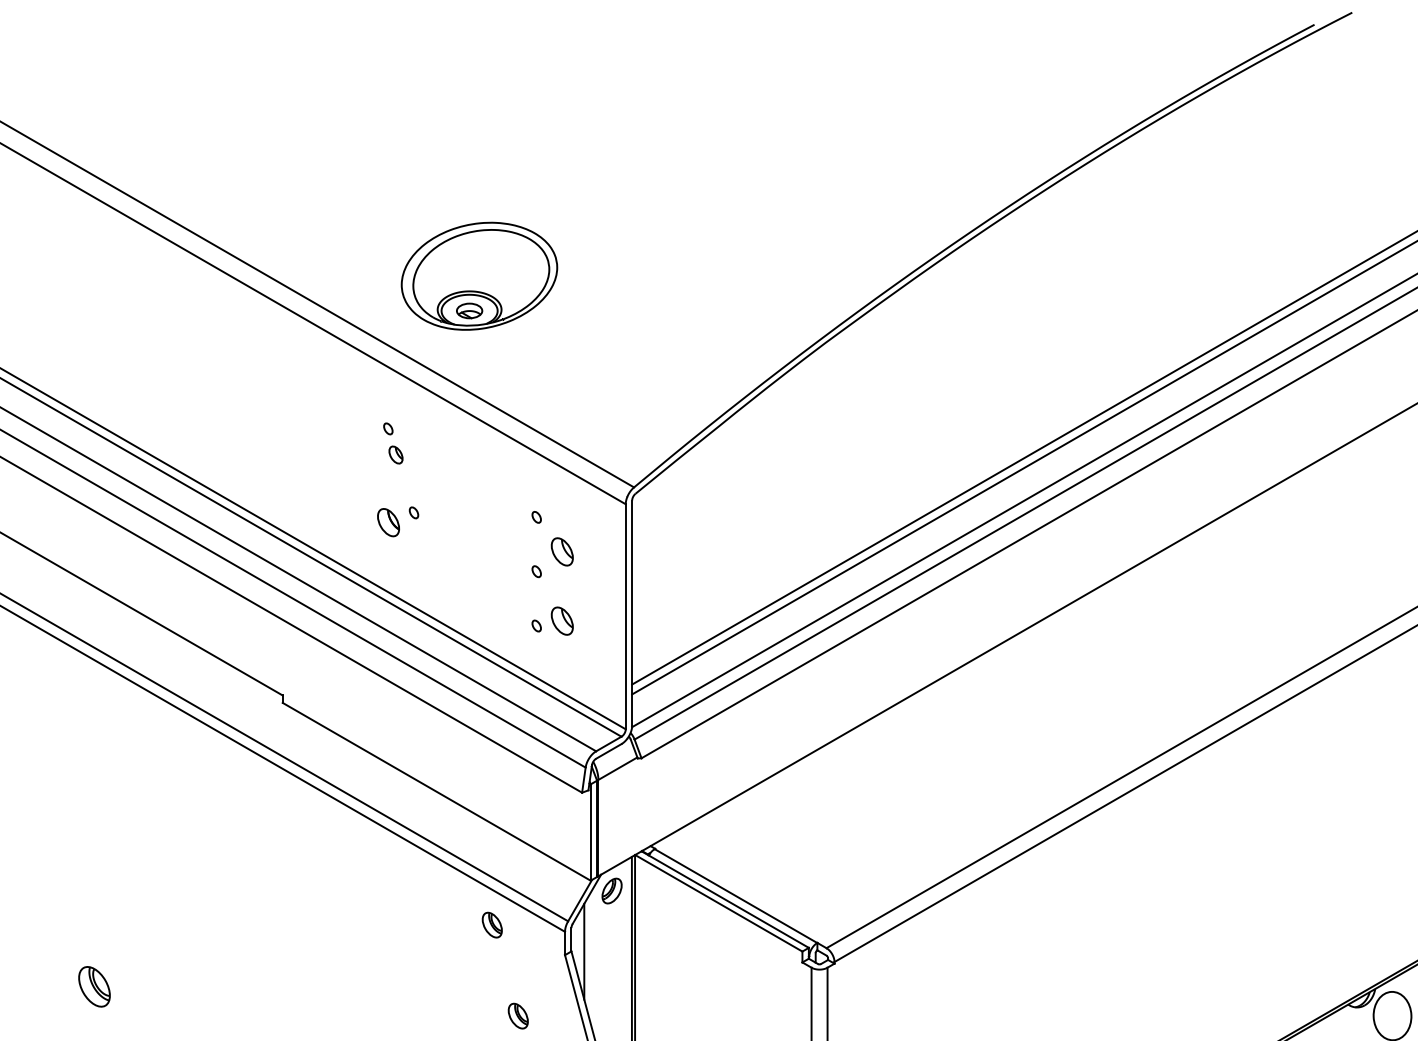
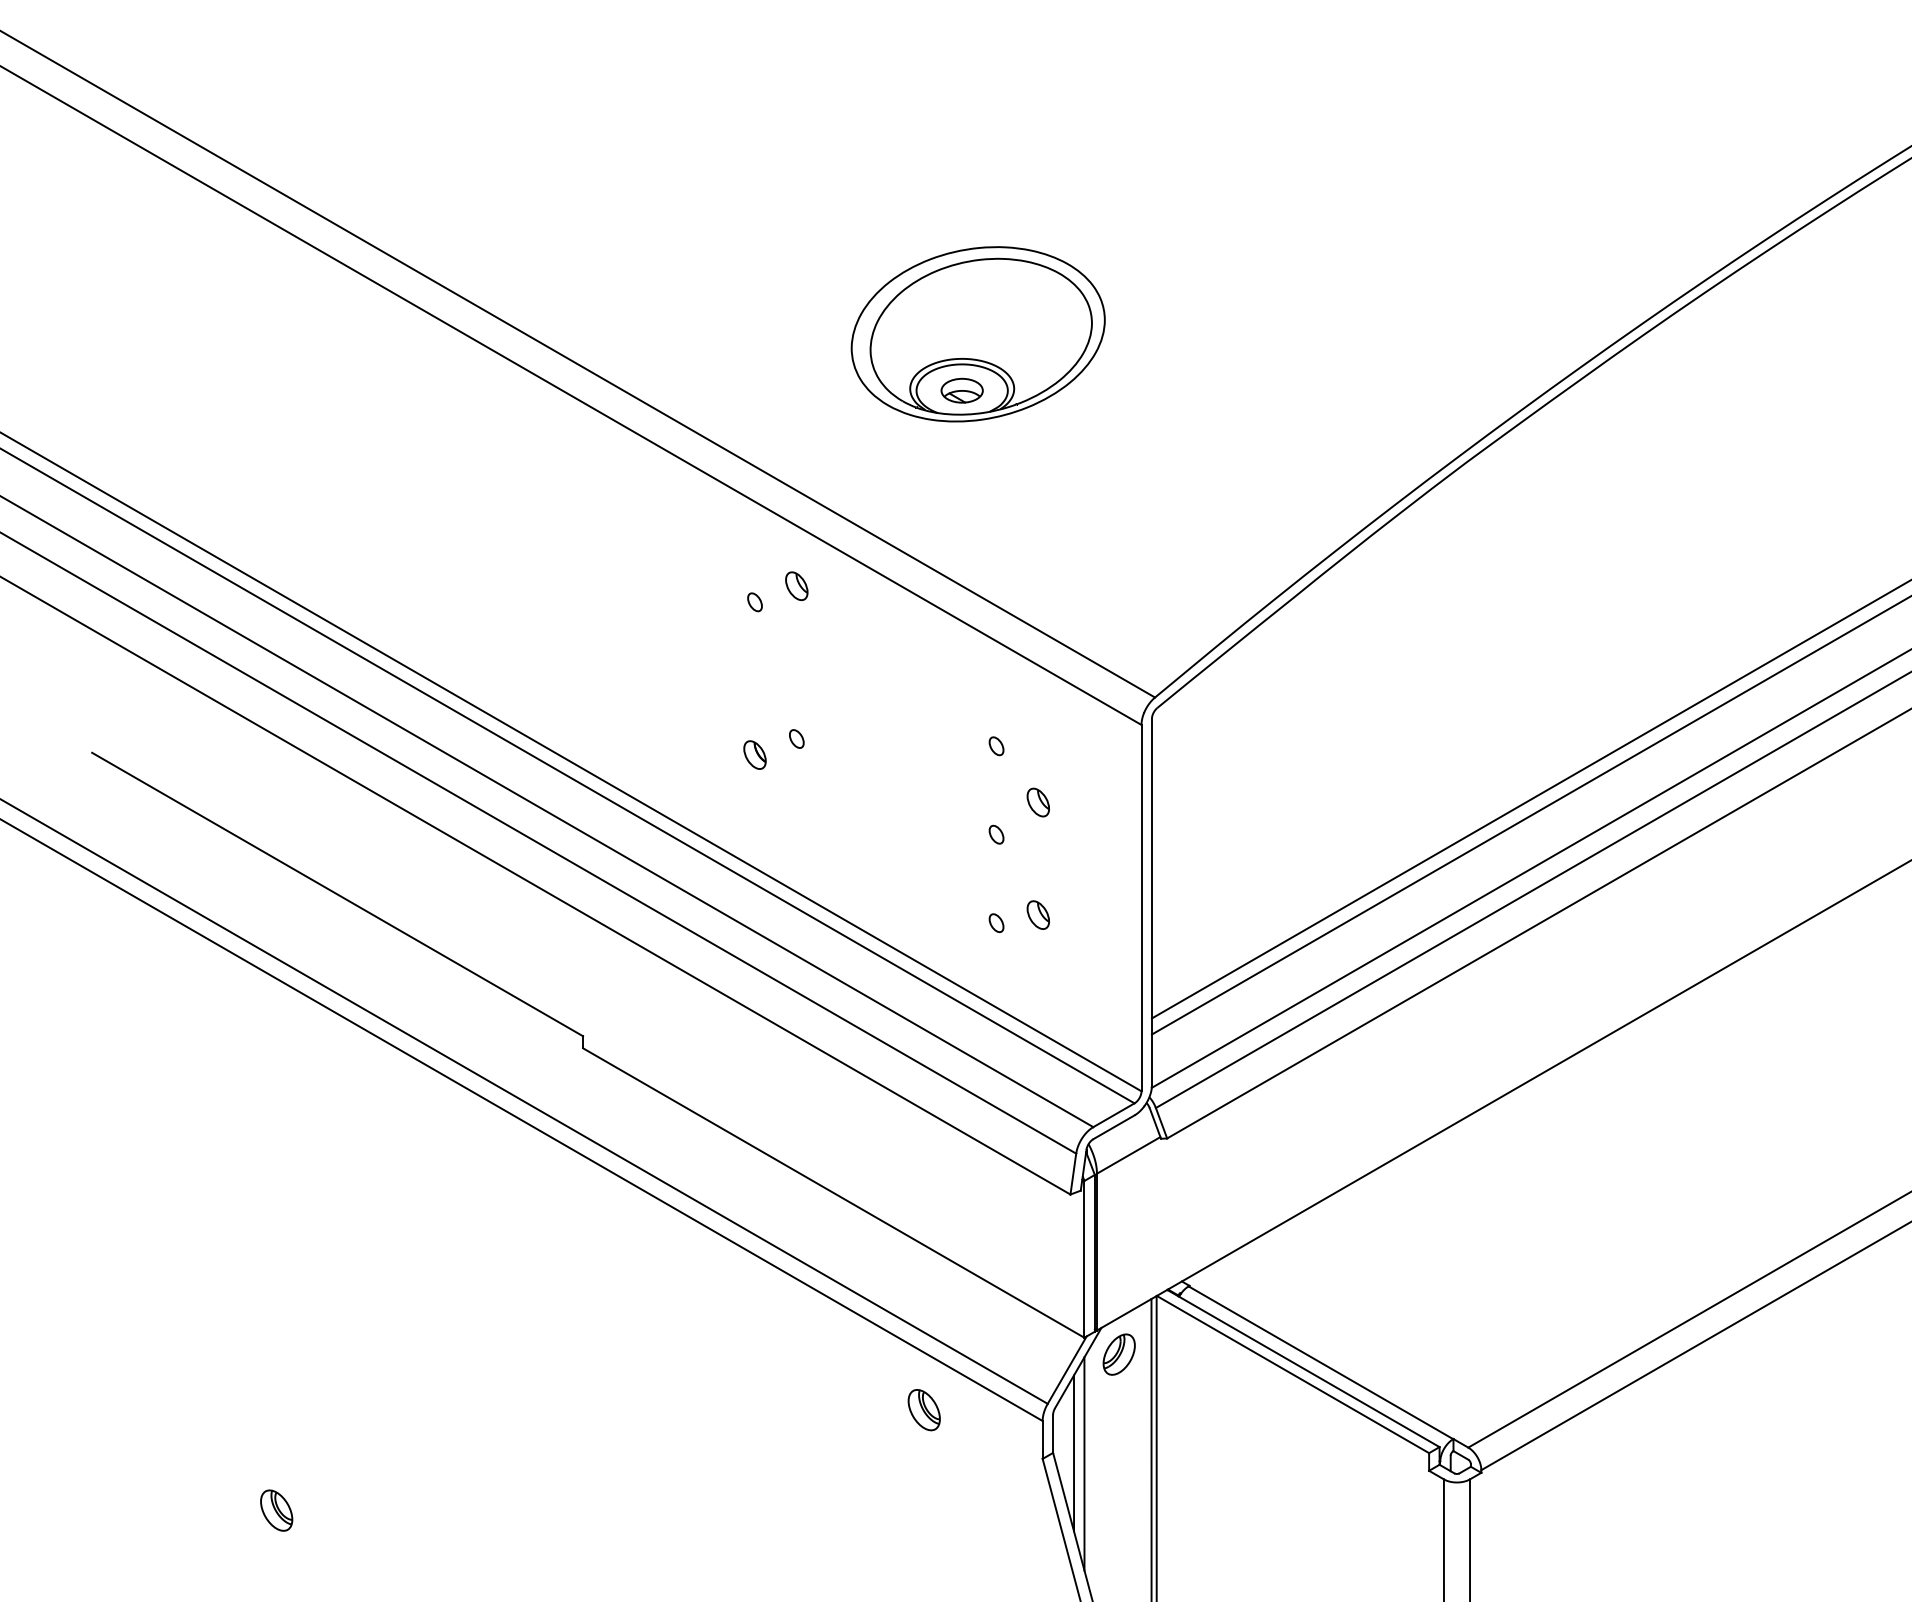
part: (479, 275) -> (978, 333), moved
part: (395, 454) -> (795, 585), moved
part: (387, 522) -> (753, 754), size x0.62
part: (562, 551) -> (1038, 801), size x0.62
part: (562, 620) -> (1038, 914), size x0.62
line: (590, 957) -> (1084, 1462), added
part: (94, 986) -> (276, 1509), size x0.62
part: (517, 1015) -> (965, 1557), removed

